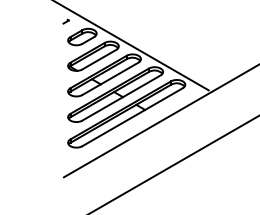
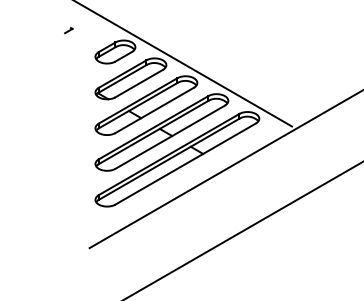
part: (65, 21) -> (68, 30), moved

